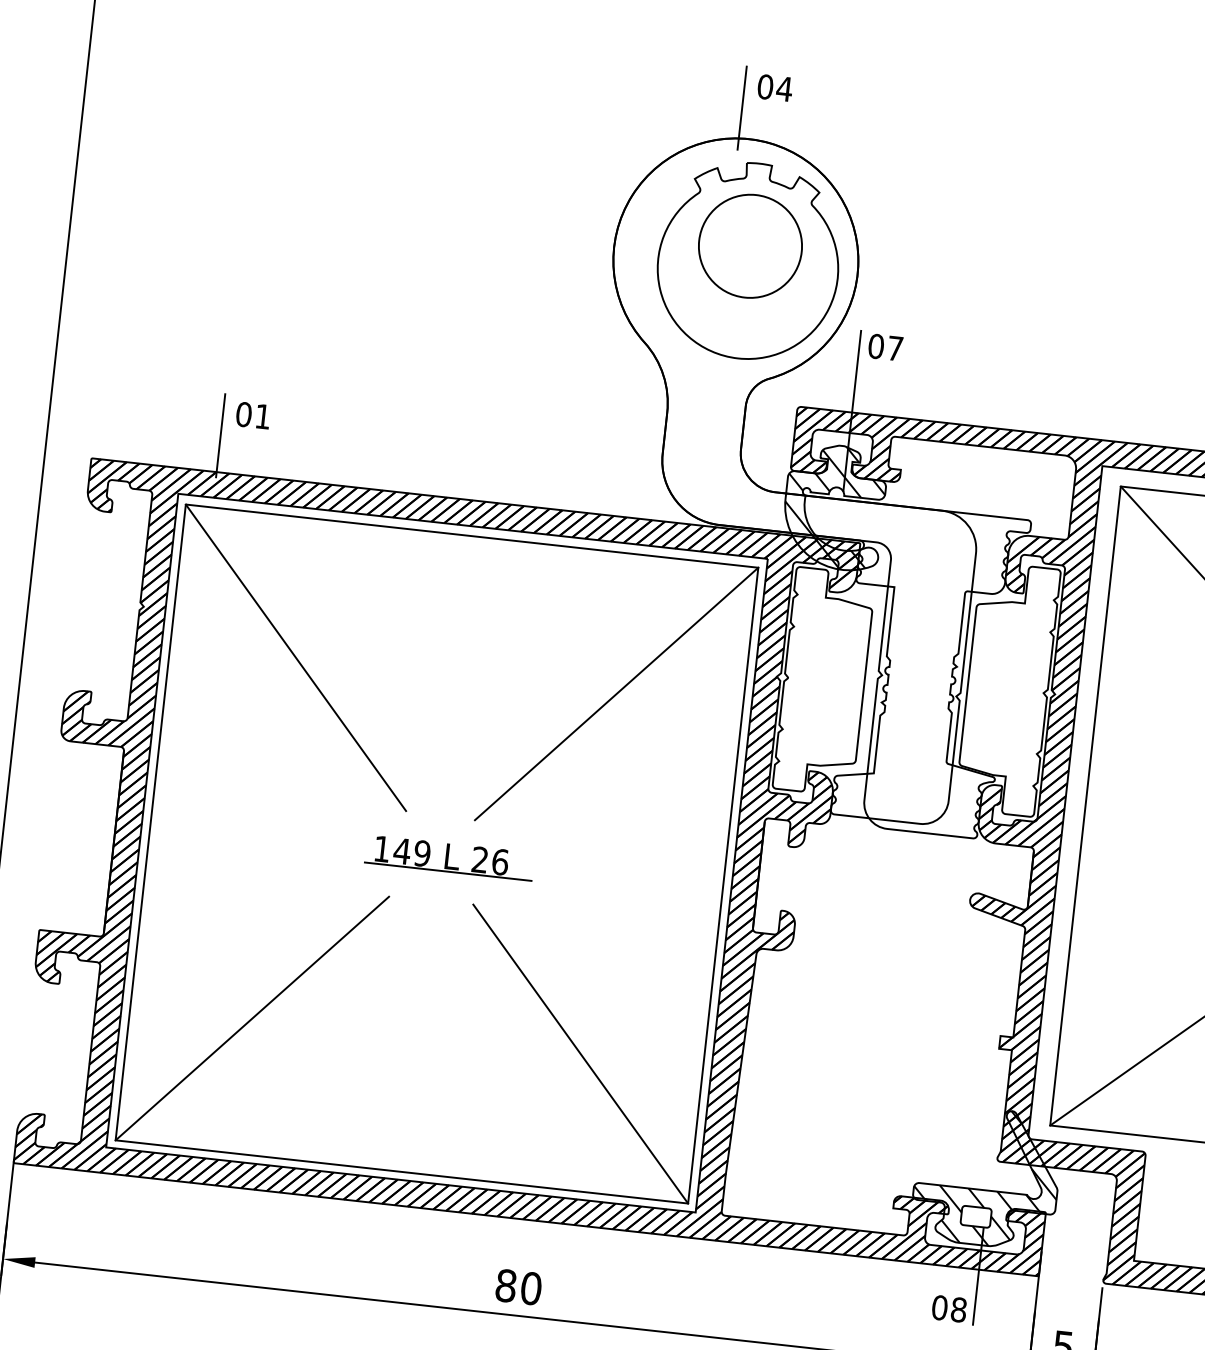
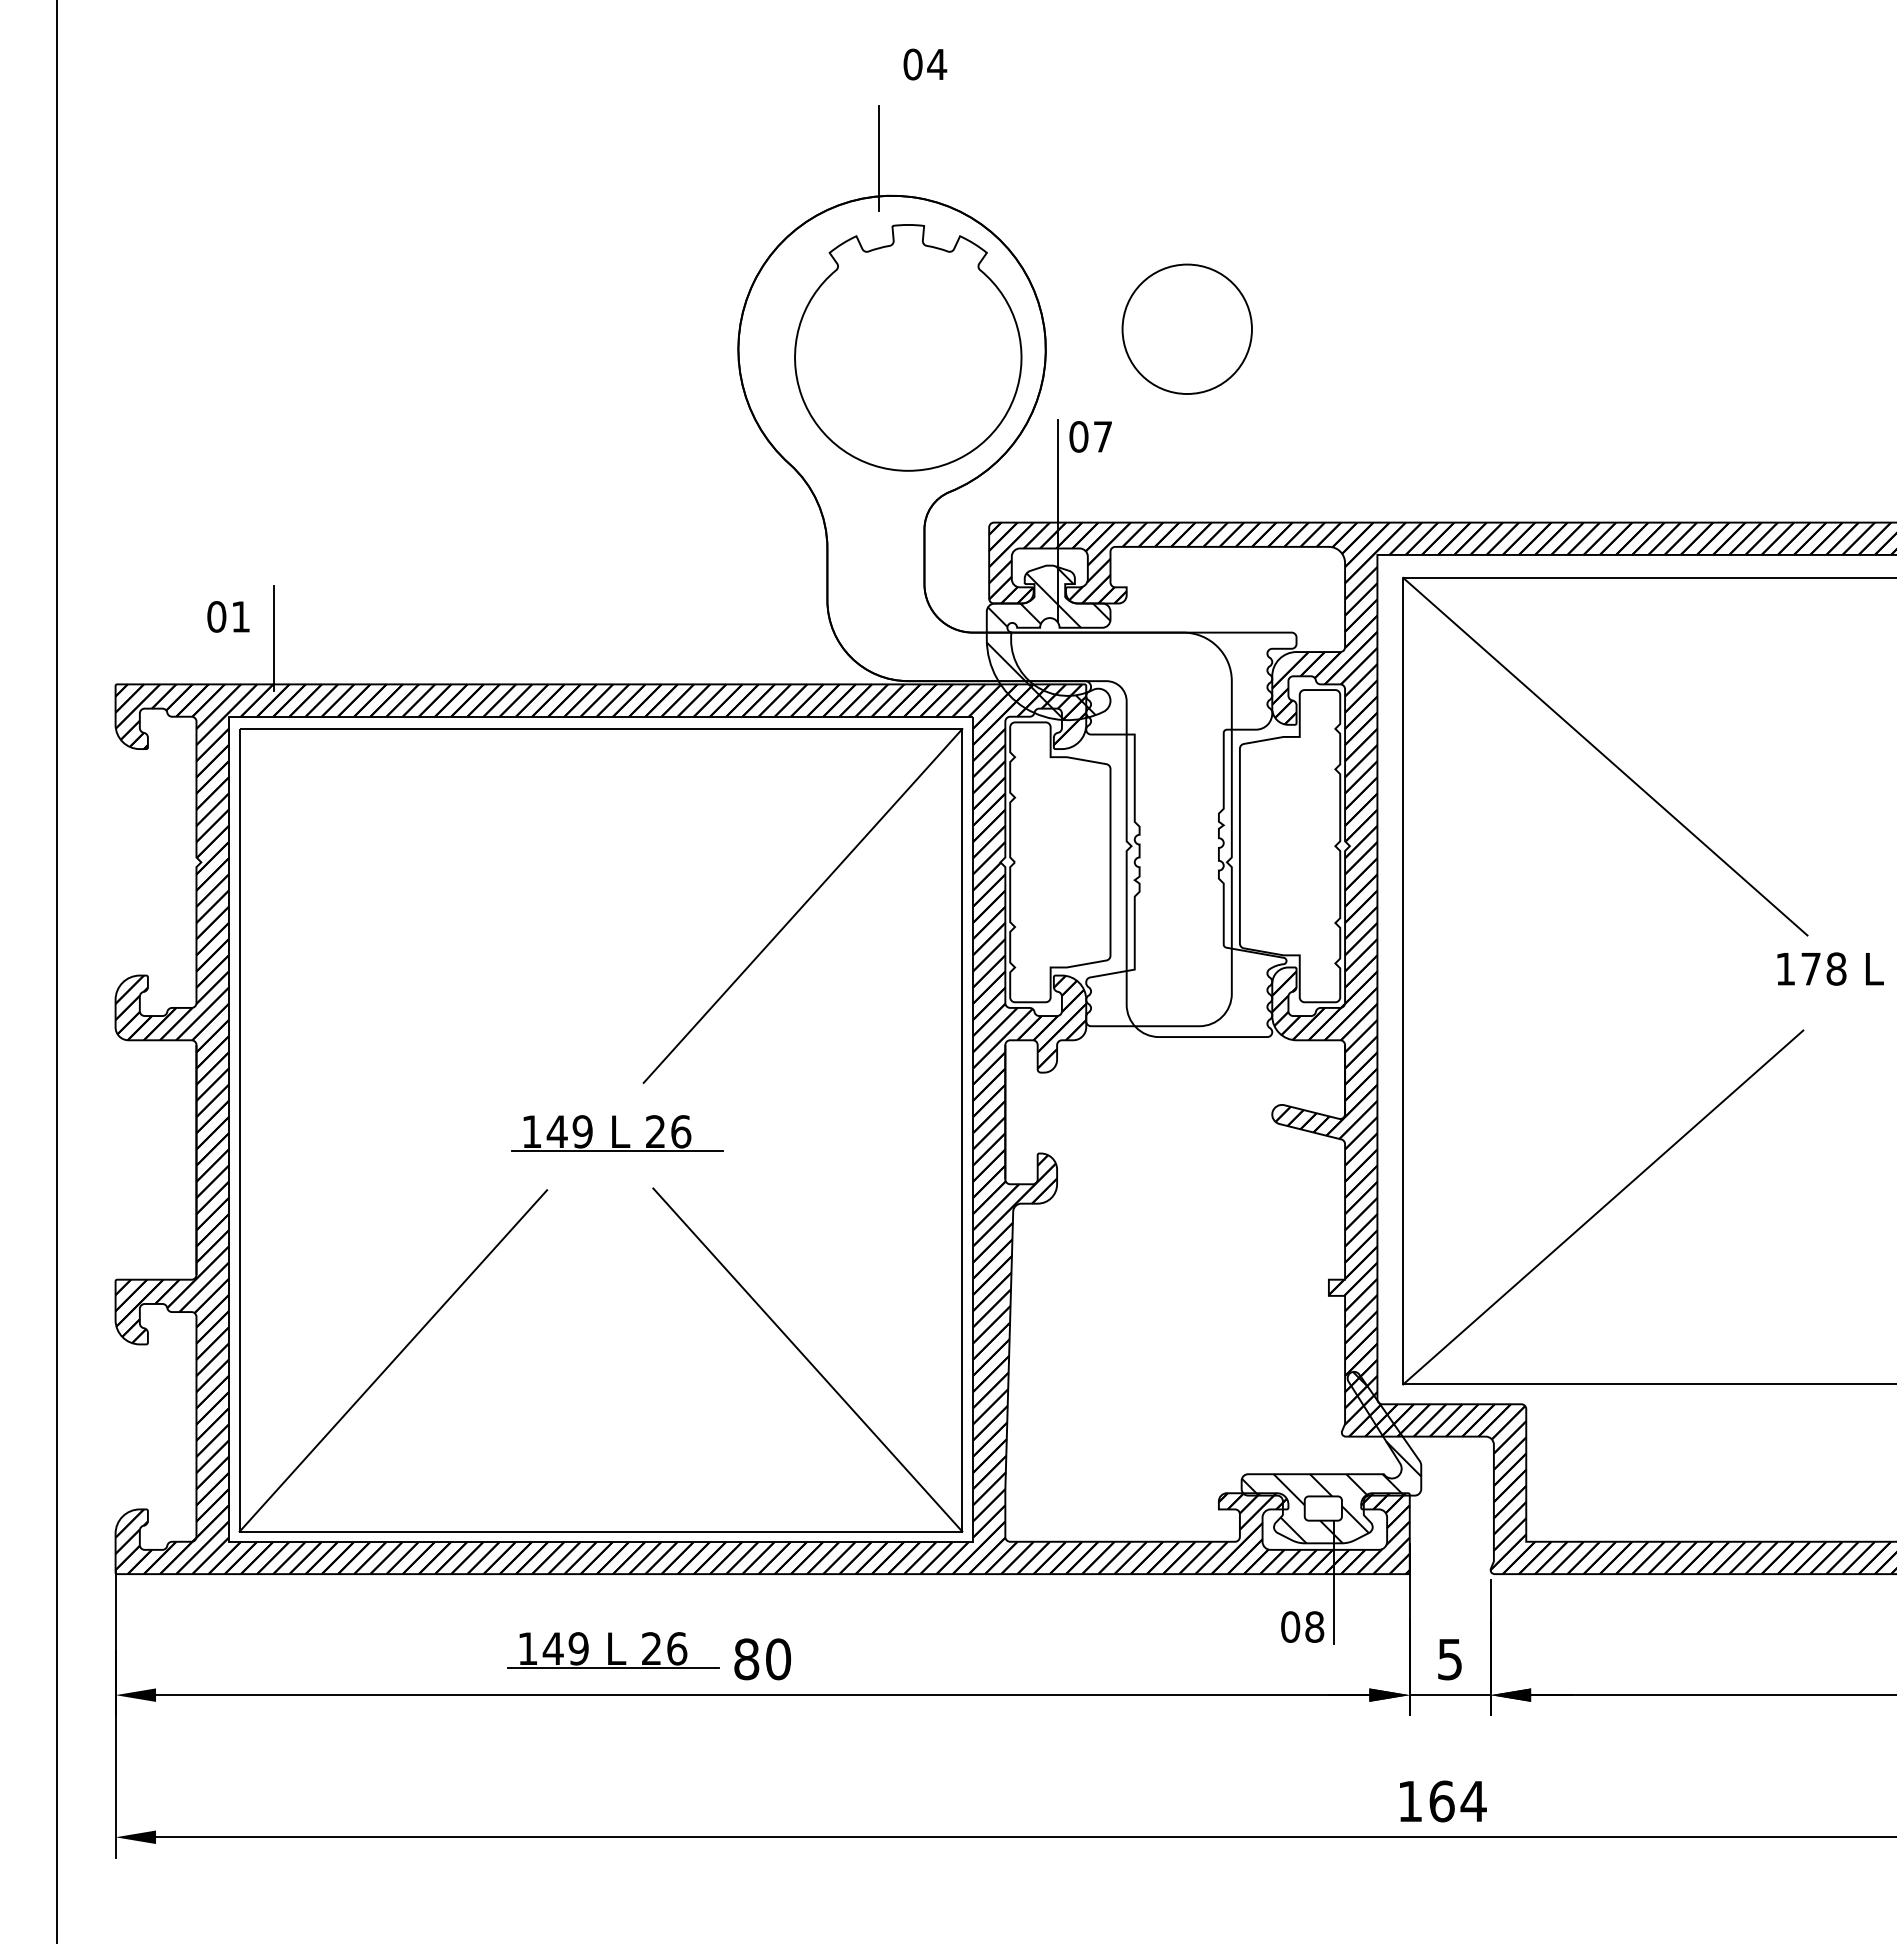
text: (775, 88) -> (925, 64), moved
circle: (749, 245) -> (1186, 328), moved
text: (253, 415) -> (228, 616), moved
line: (295, 657) -> (397, 904), removed
part: (401, 1267) -> (613, 1650), added

